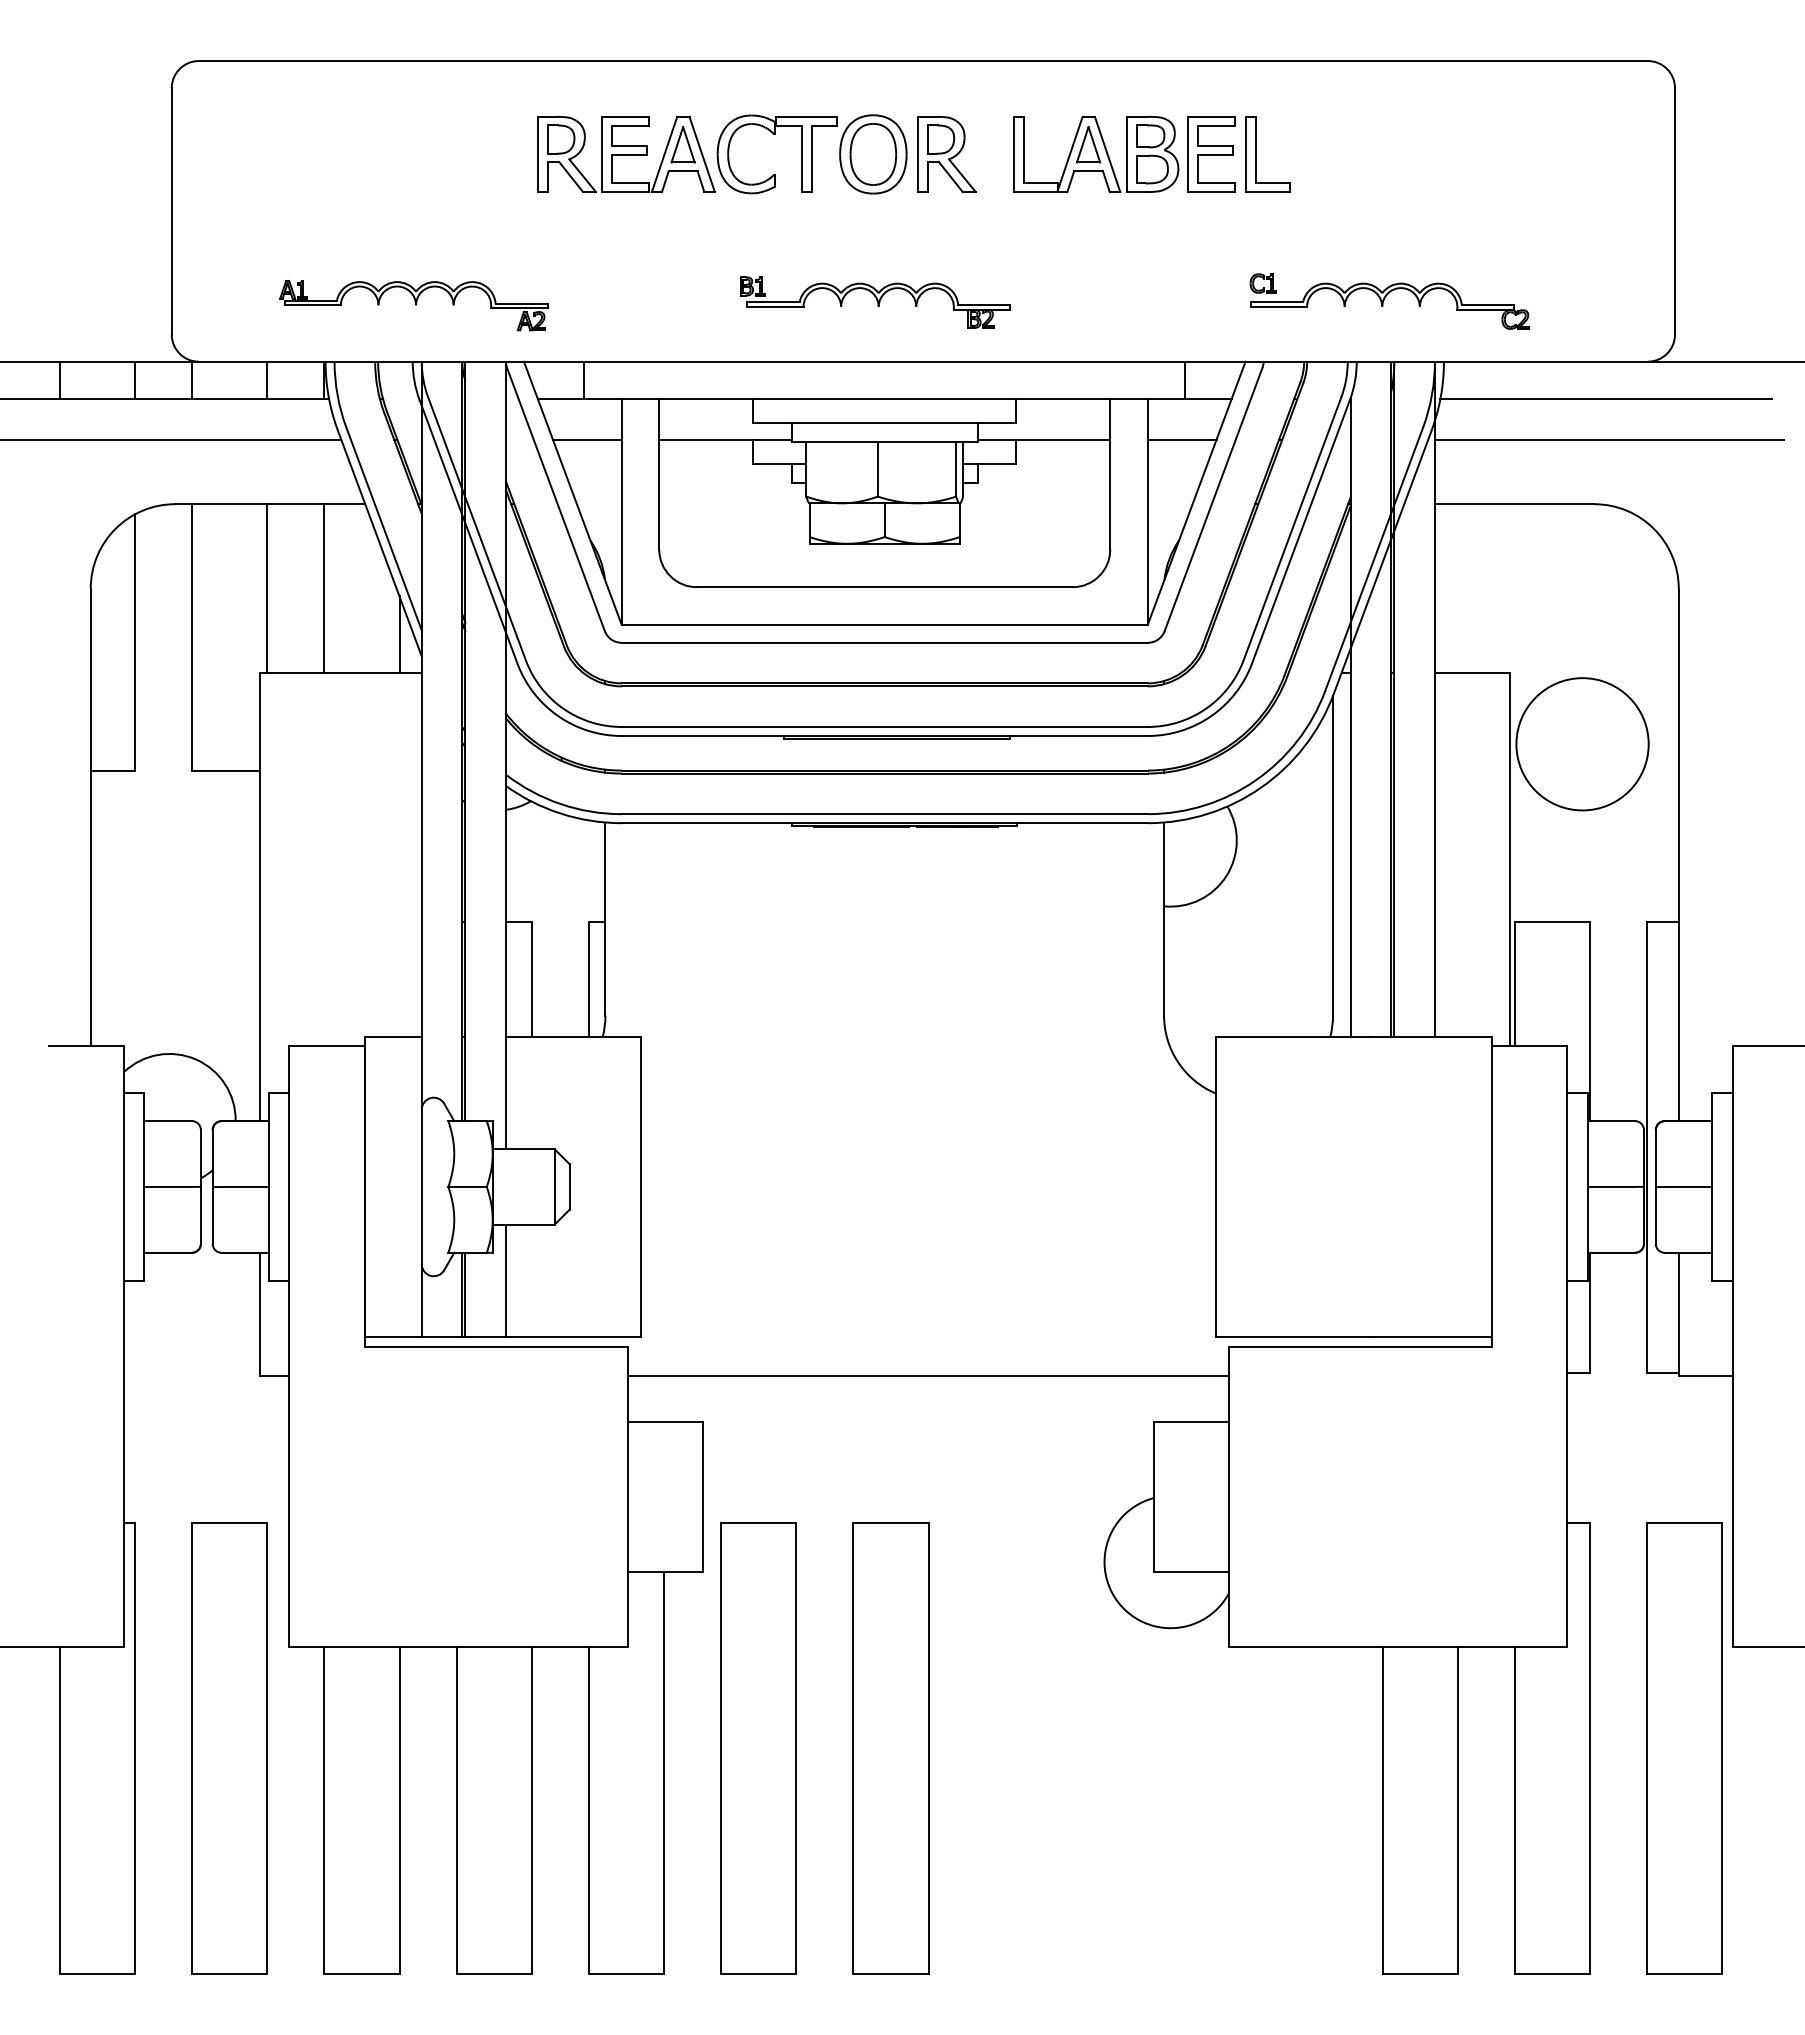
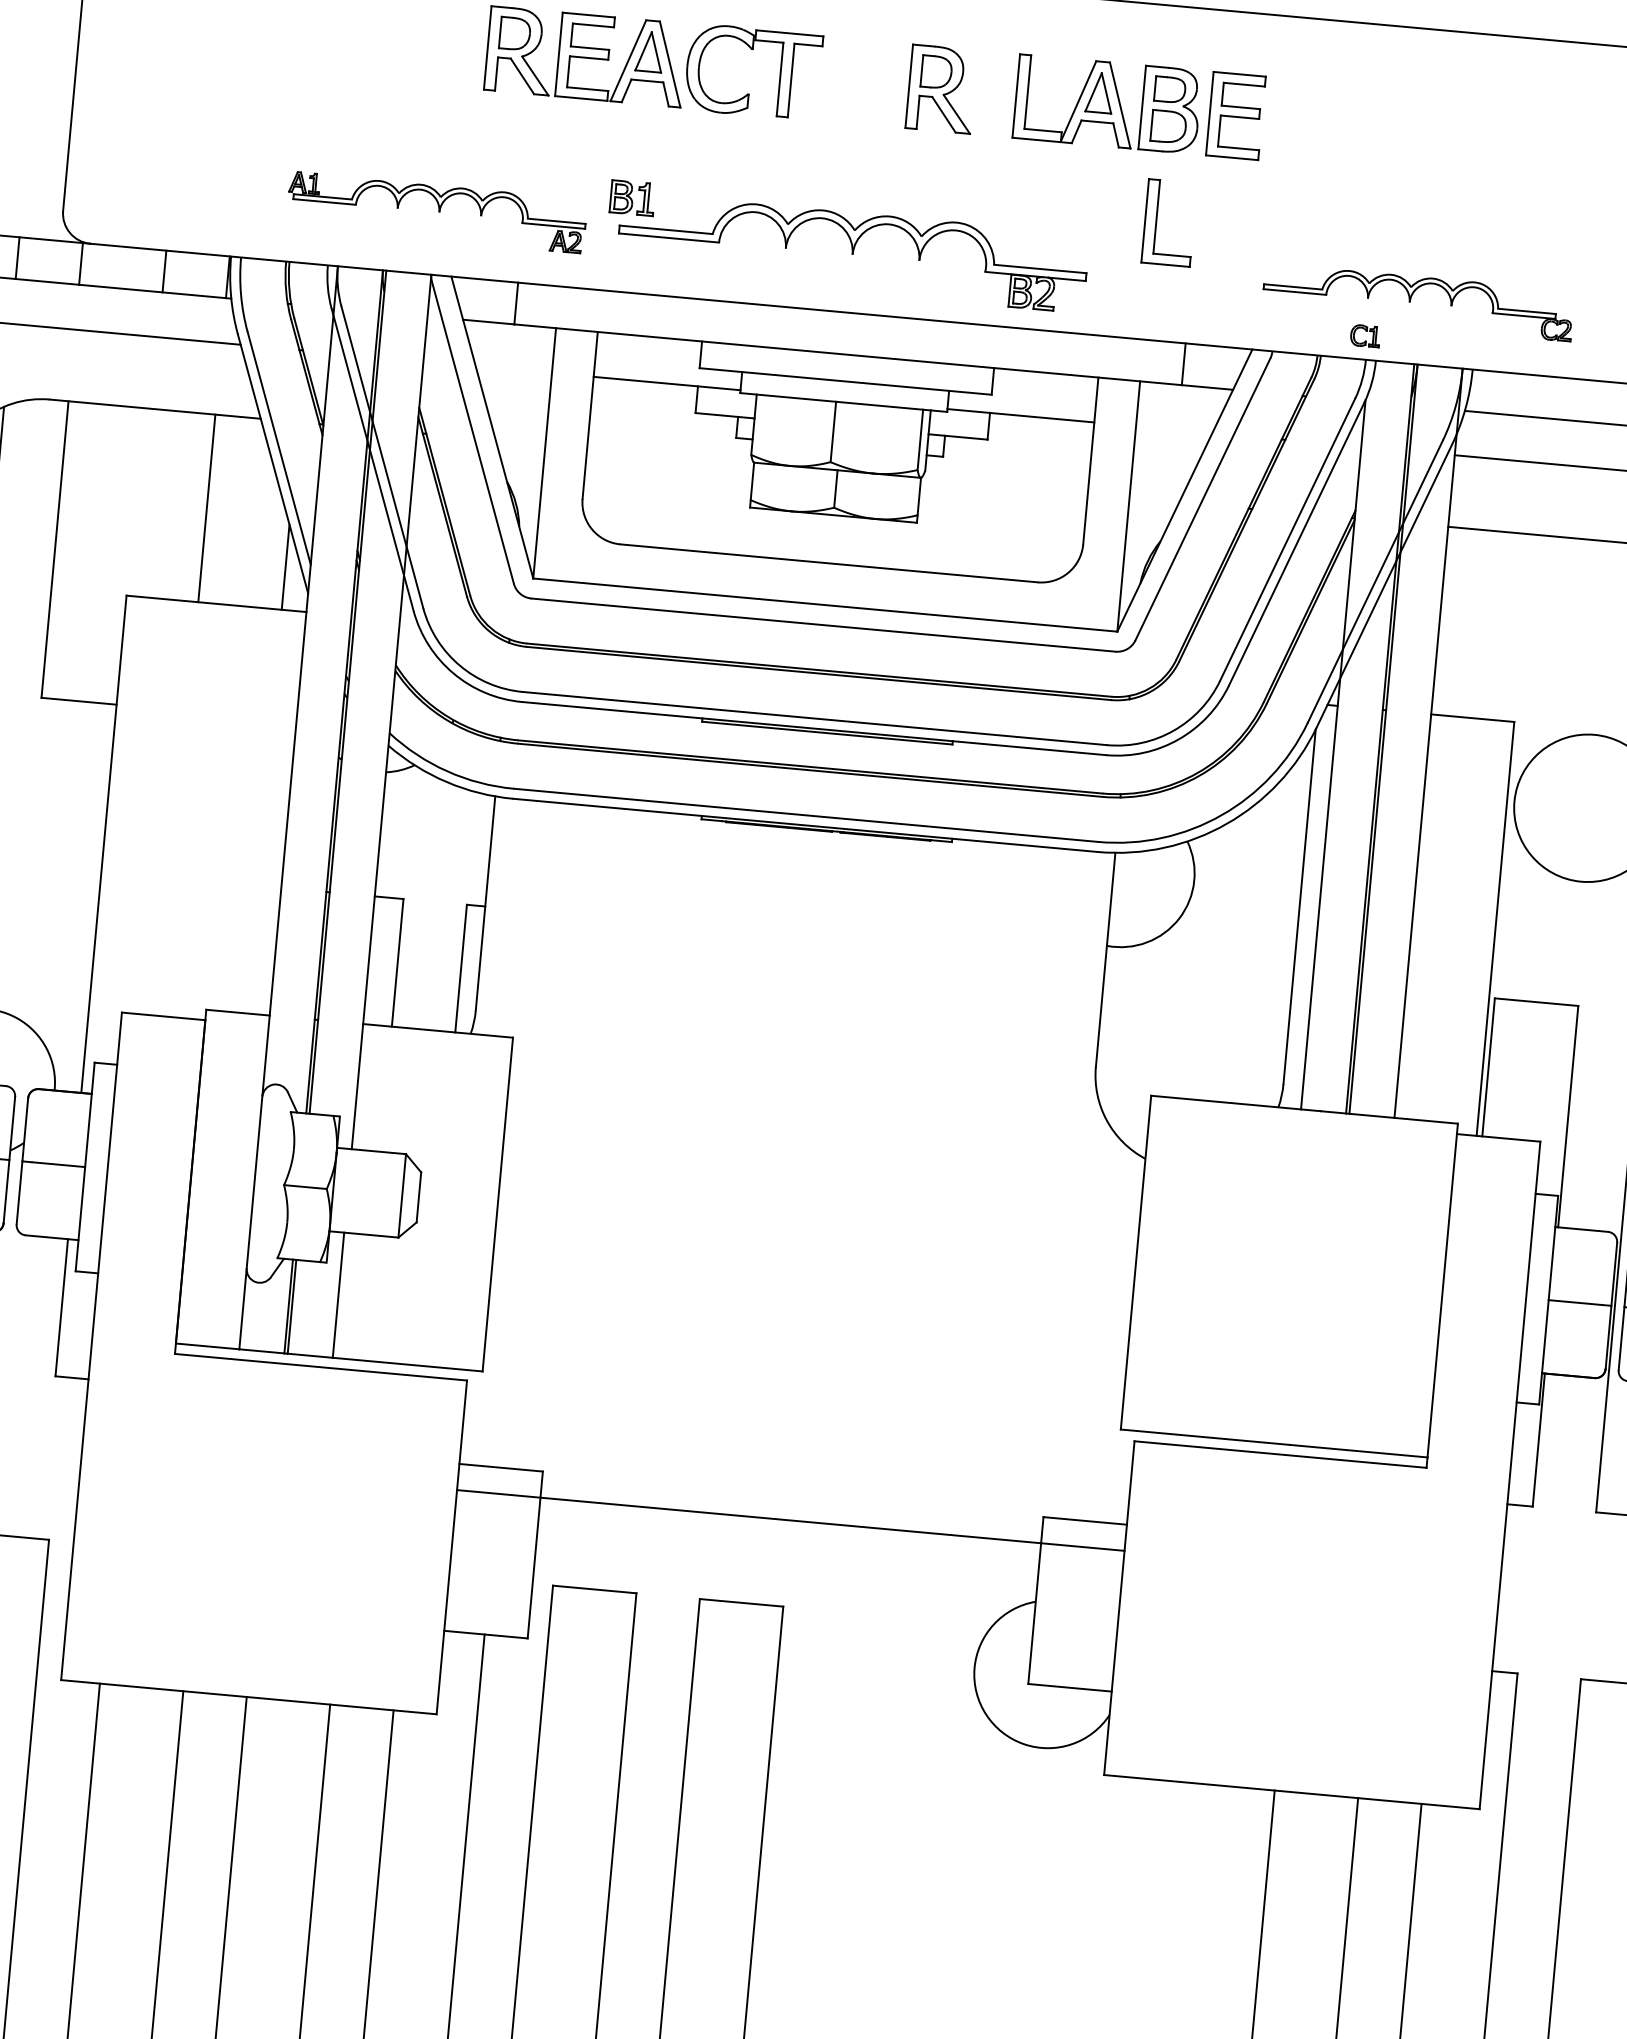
part: (873, 154) -> (860, 81), removed
part: (1256, 154) -> (1156, 221), moved
part: (1262, 283) -> (1364, 335), moved
part: (875, 302) -> (847, 246), size x1.6
part: (413, 305) -> (436, 212), moved
line: (586, 439) -> (512, 369), removed
line: (1181, 439) -> (1173, 429), removed
line: (267, 588) -> (143, 502), removed
line: (928, 1376) -> (790, 1520), moved

